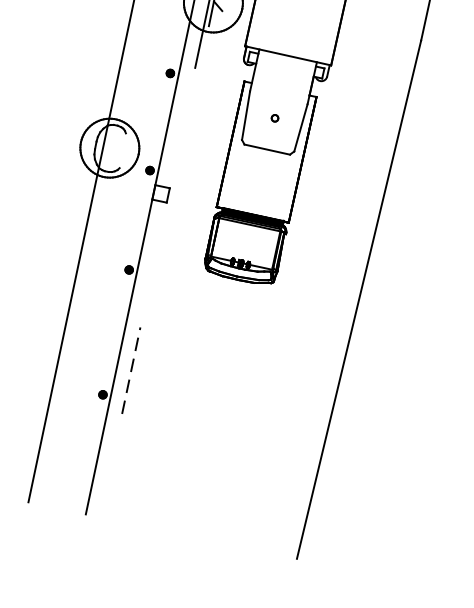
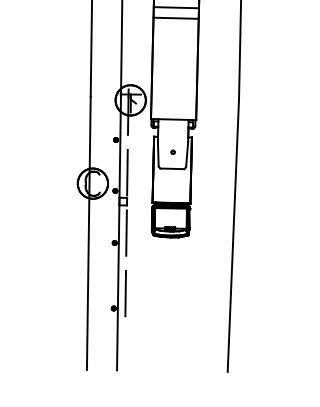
line: (180, 139) -> (127, 172), added
line: (155, 254) -> (126, 232), added
line: (130, 370) -> (125, 293), dashed -> solid

